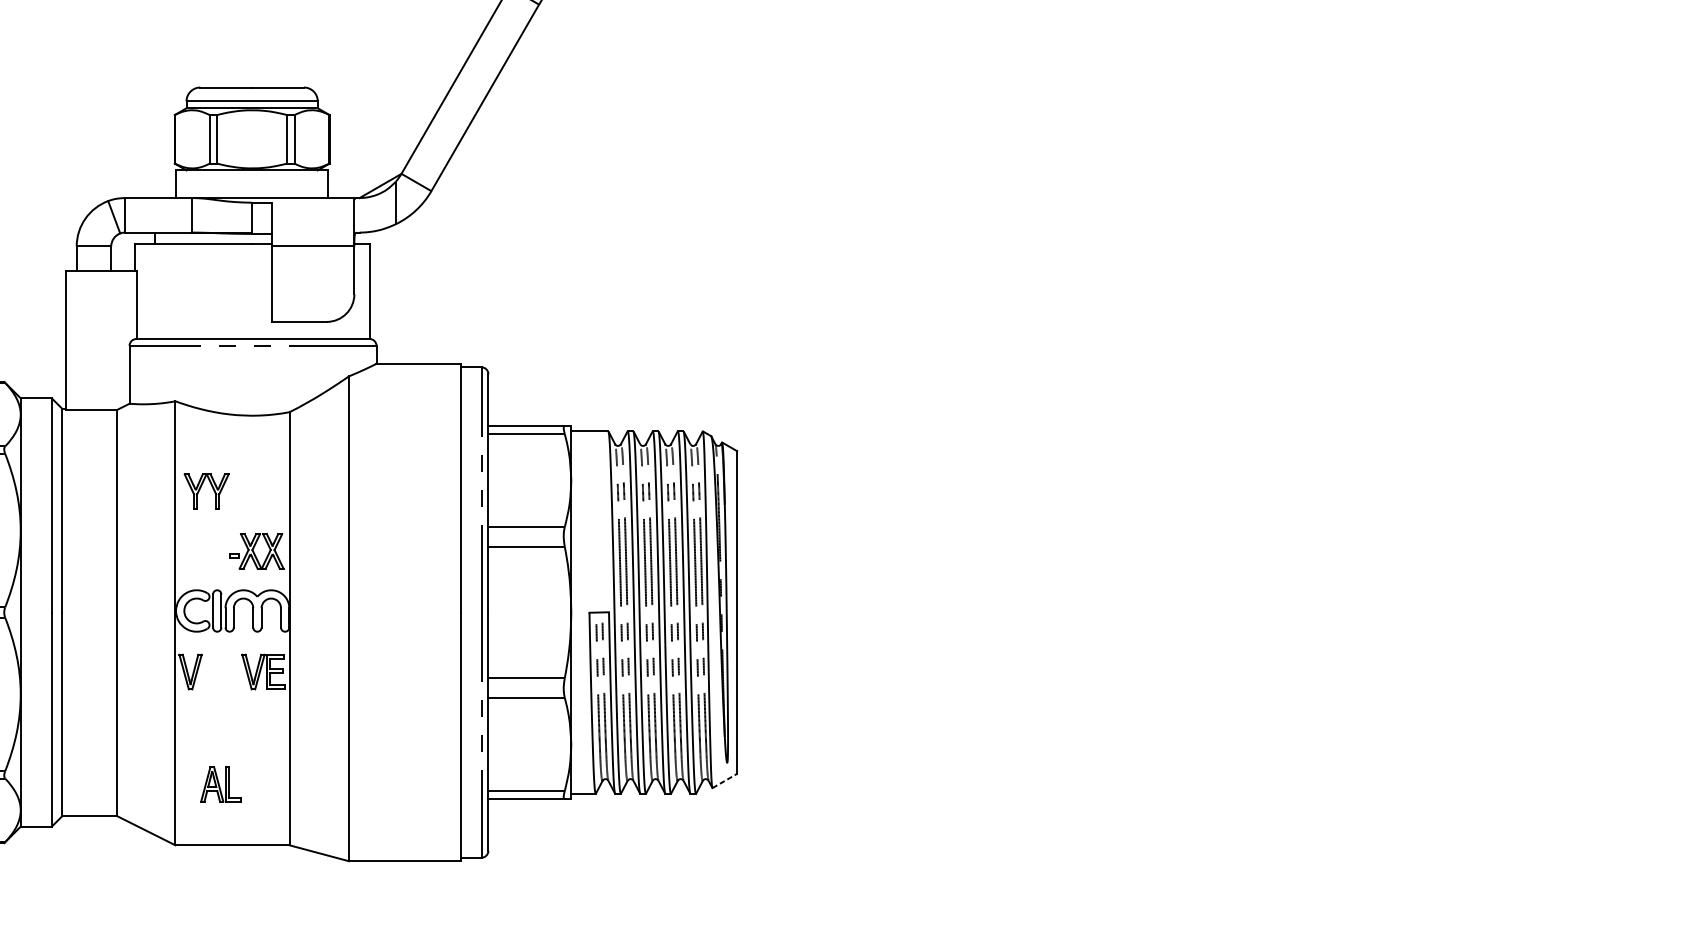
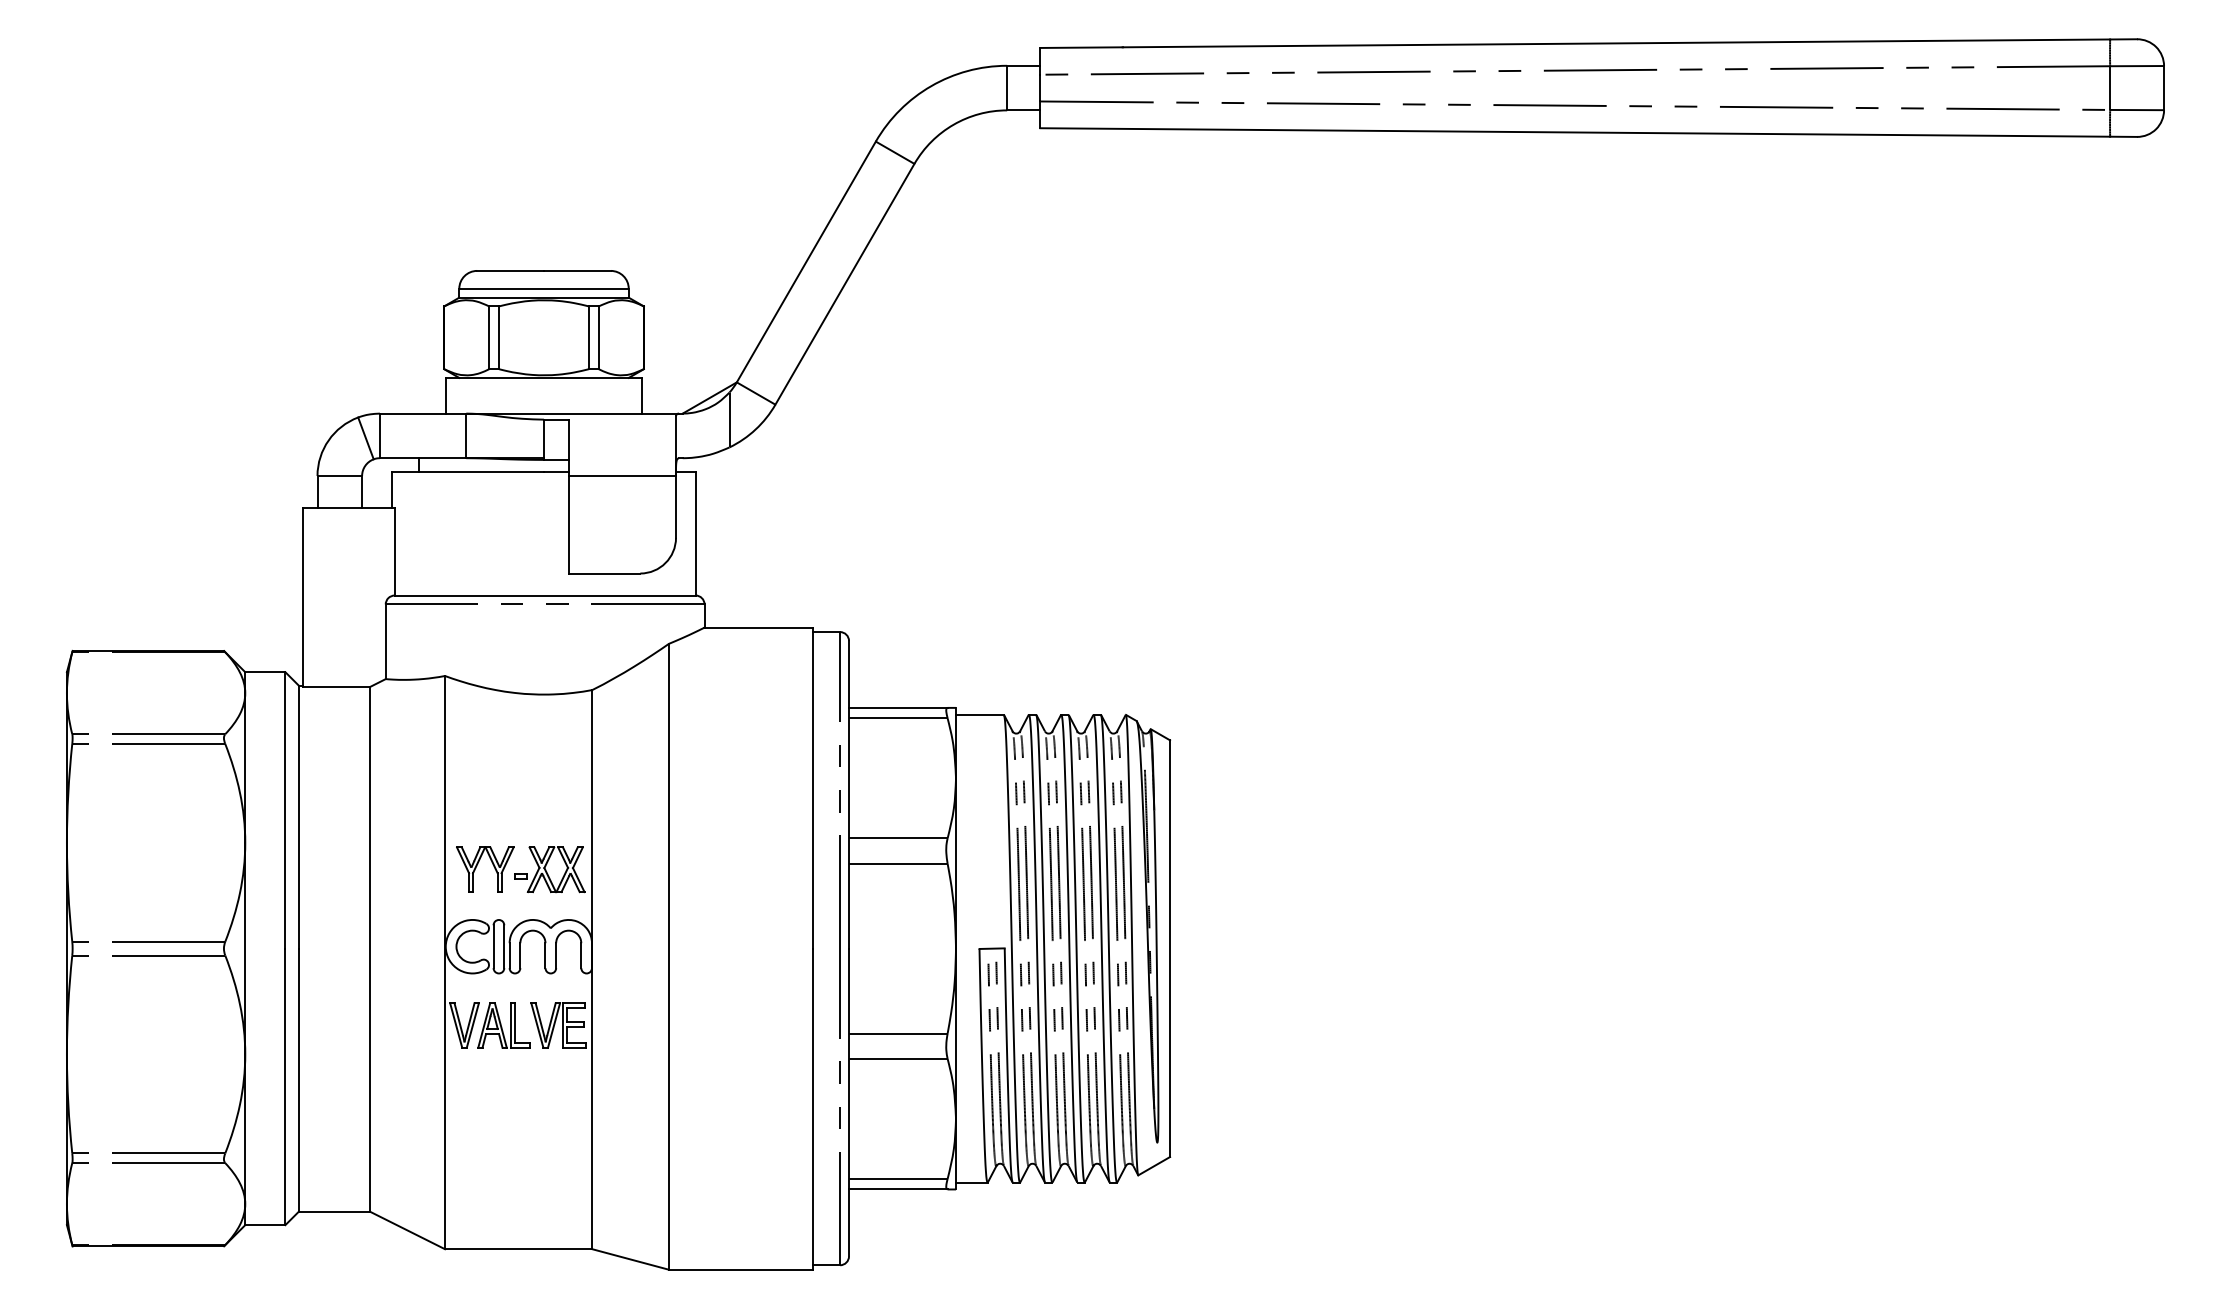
part: (200, 489) -> (477, 866), moved
line: (725, 780) -> (1154, 1165), dashed -> solid
part: (220, 784) -> (503, 1025), moved

